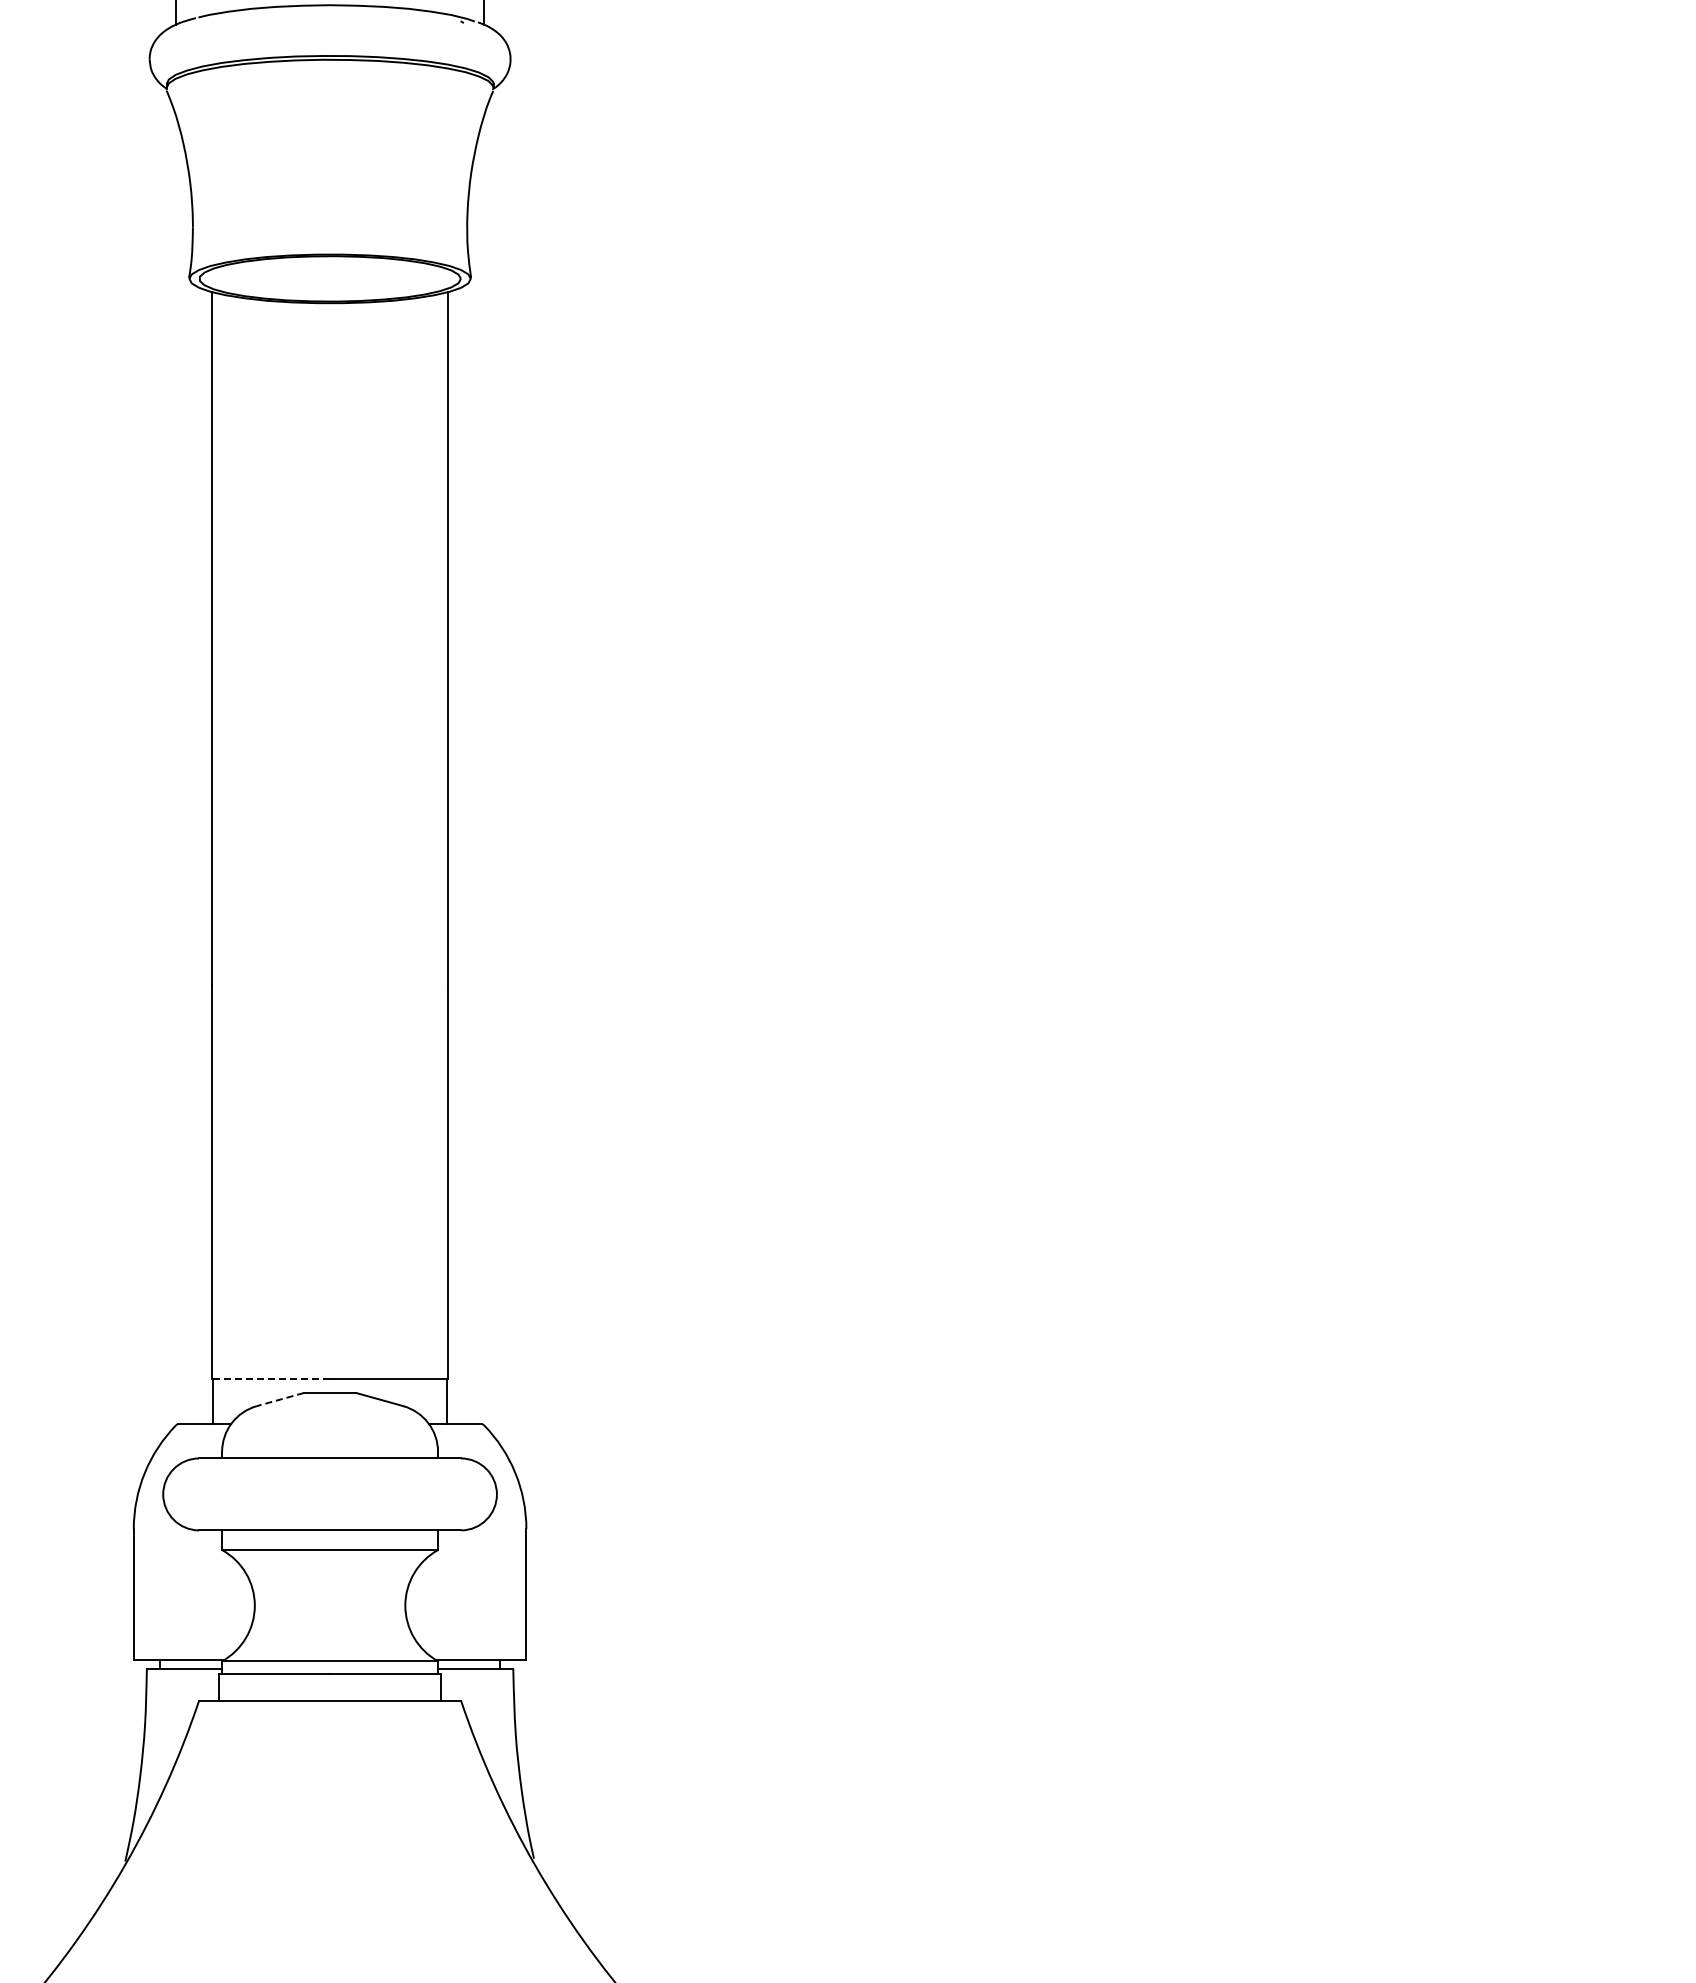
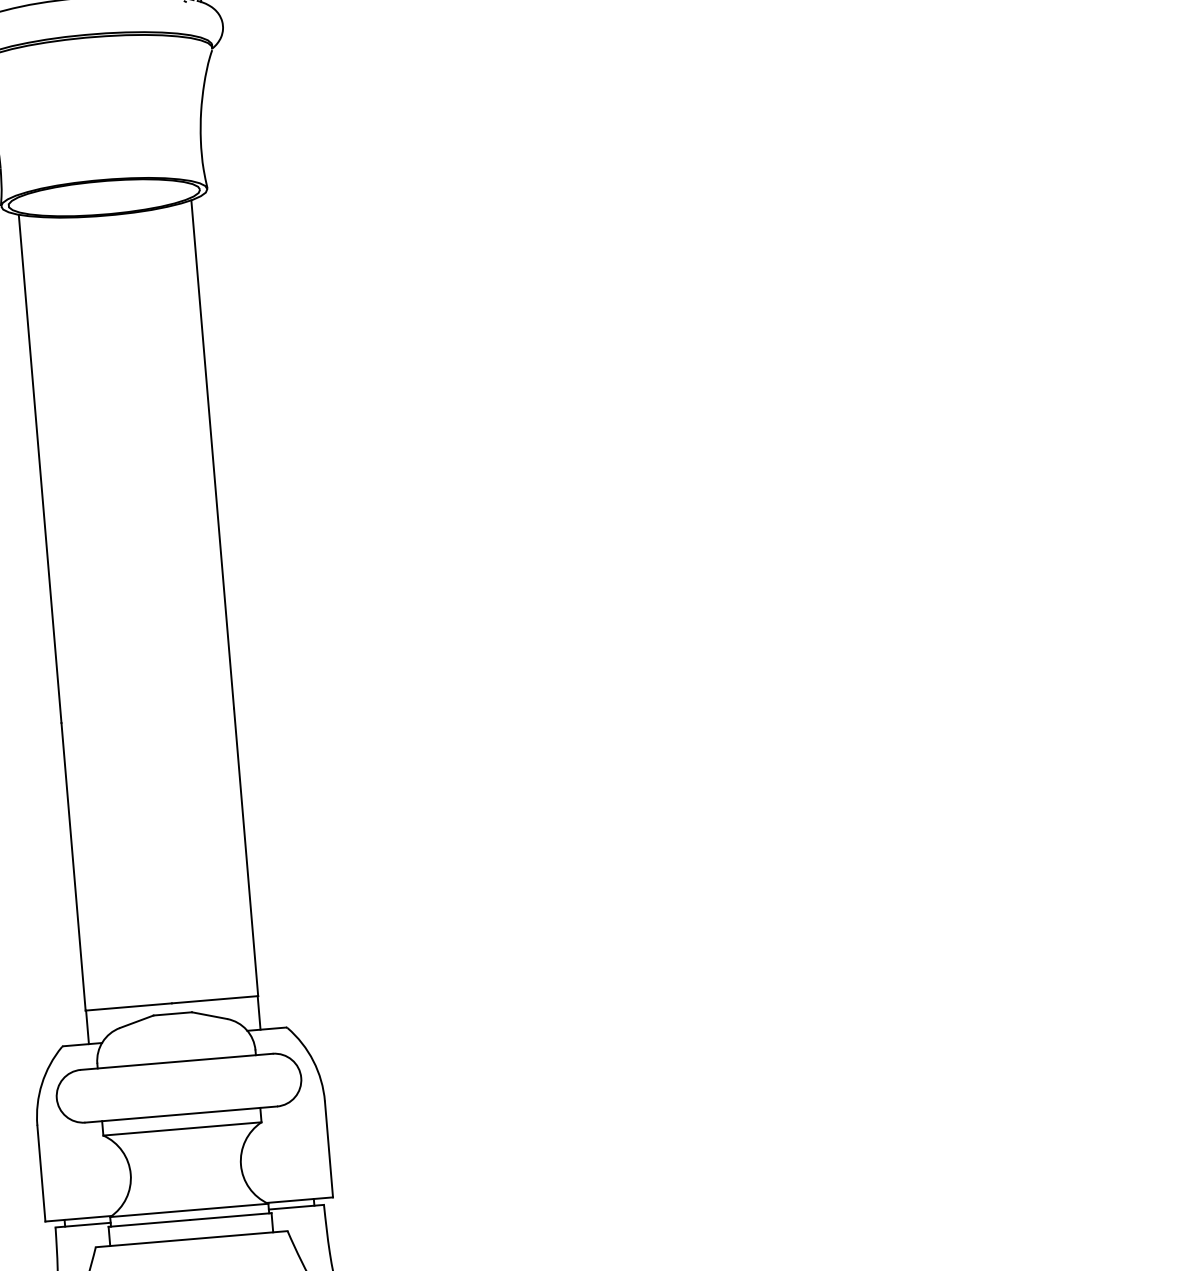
line: (271, 1378) -> (128, 1006), dashed -> solid
line: (279, 1399) -> (136, 1021), dashed -> solid

